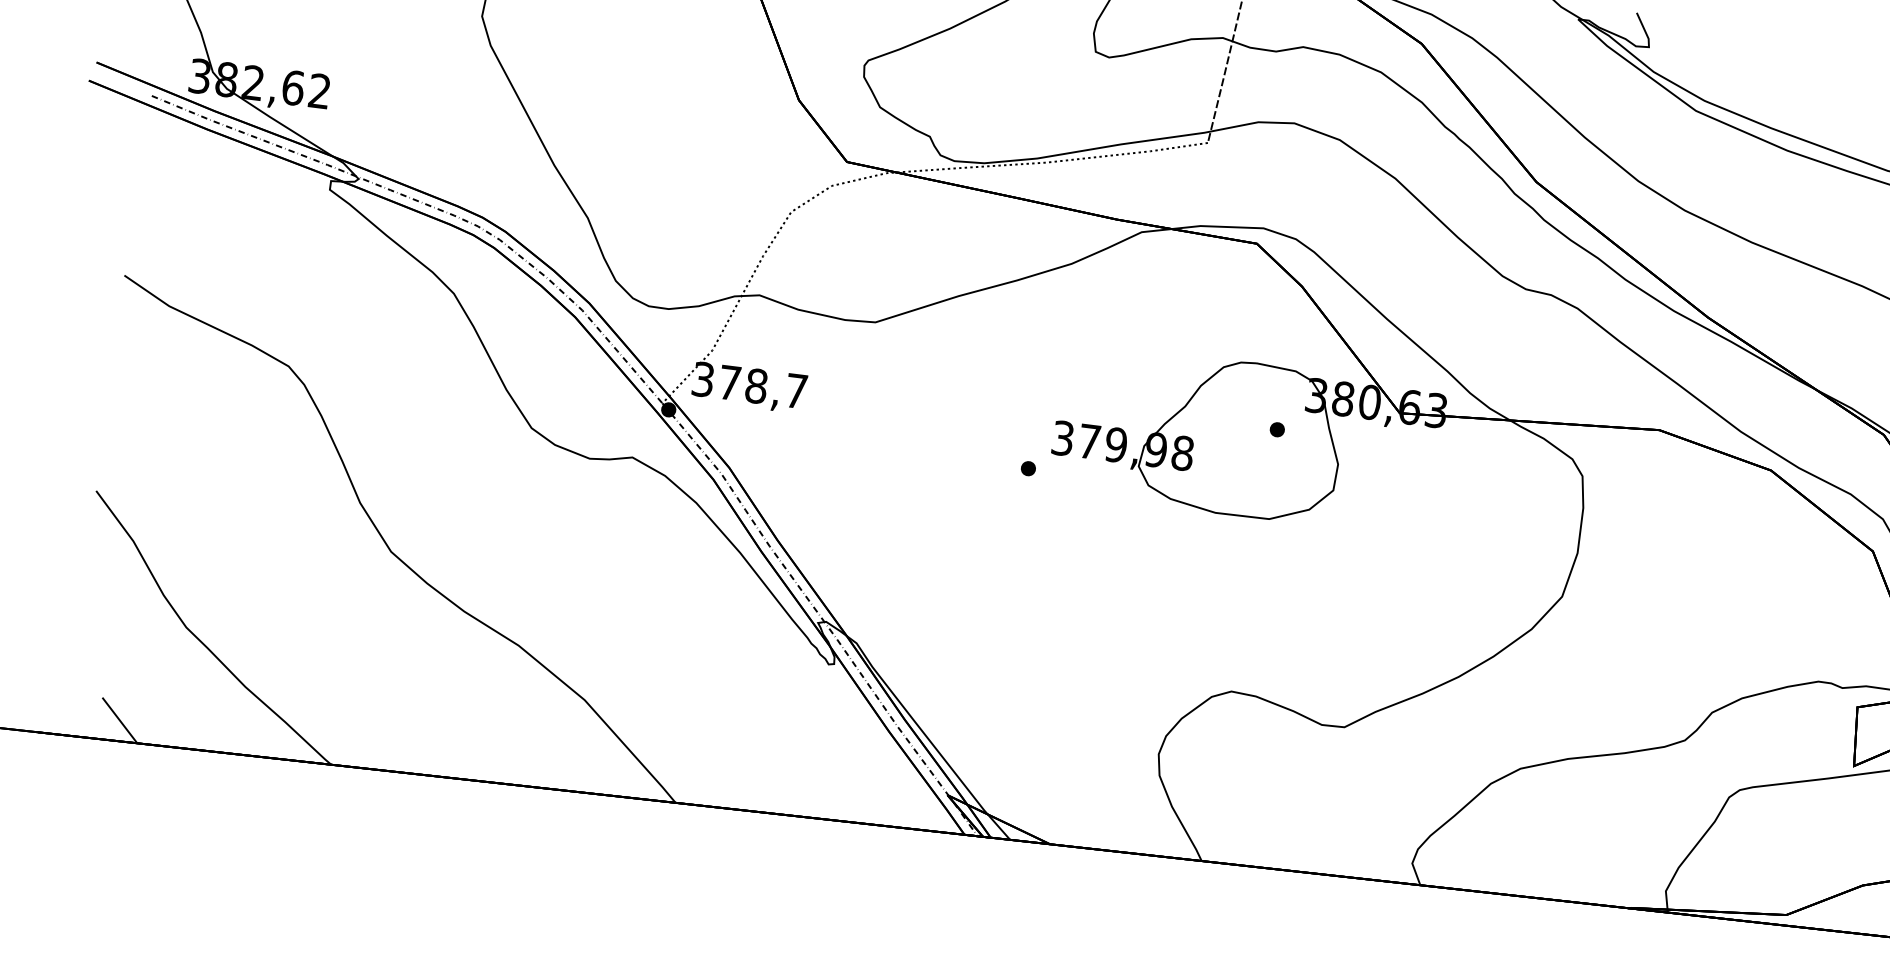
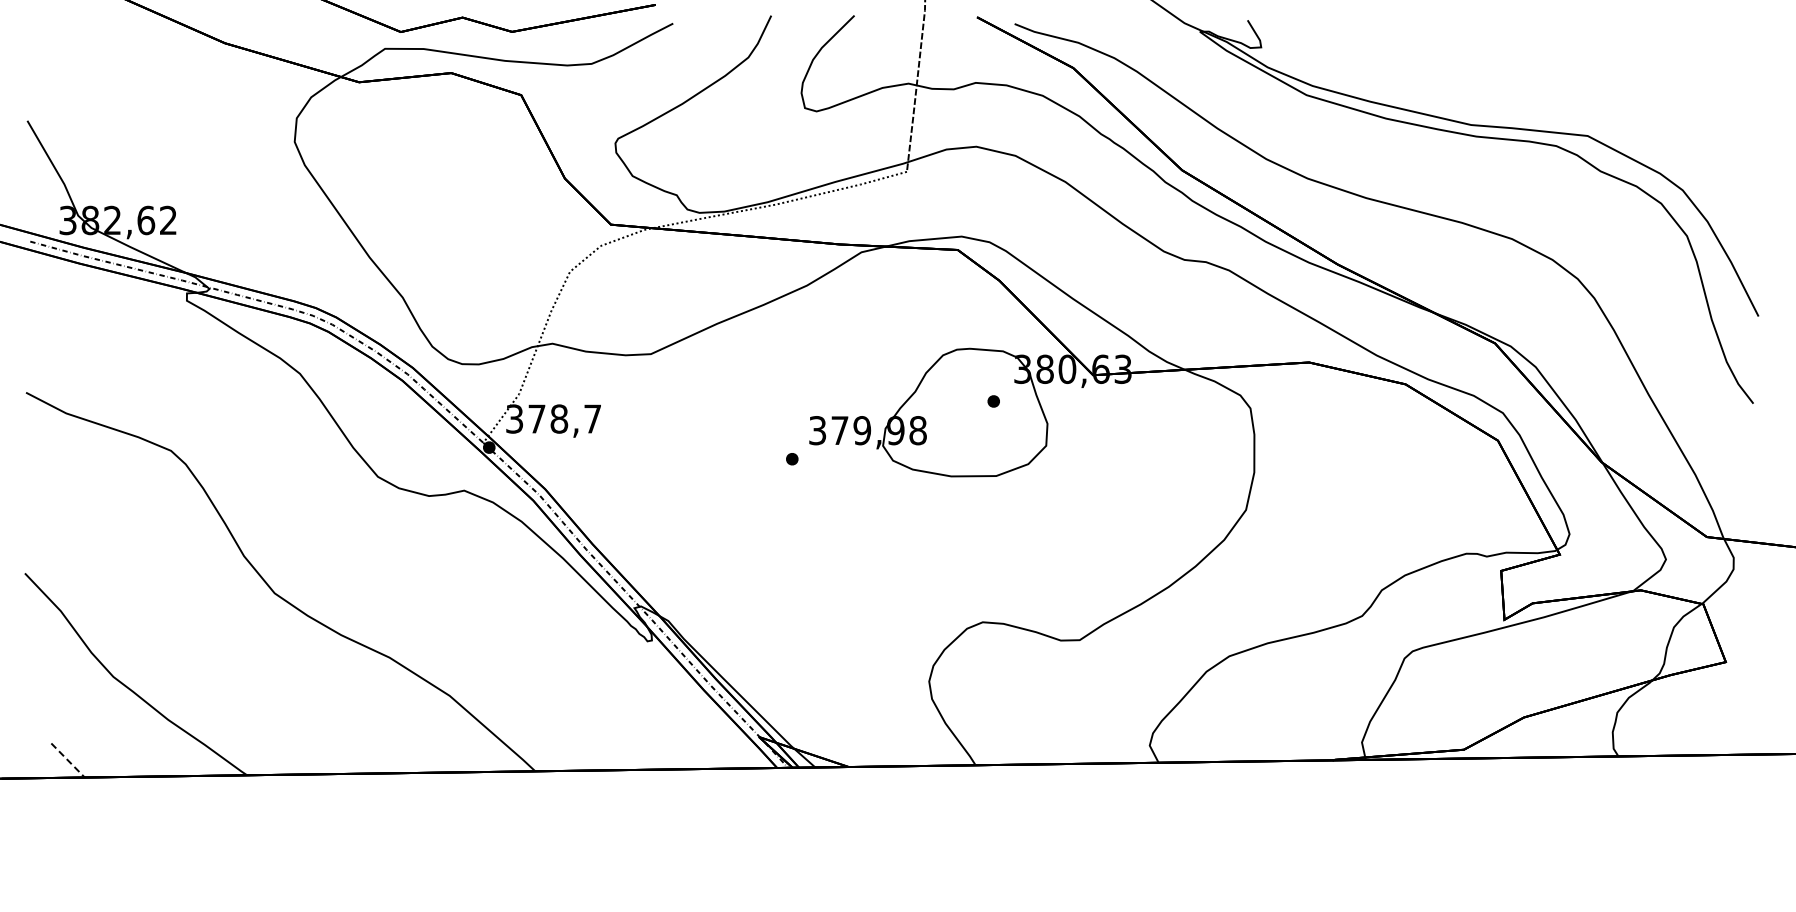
line: (120, 720) -> (68, 760), solid -> dashed

